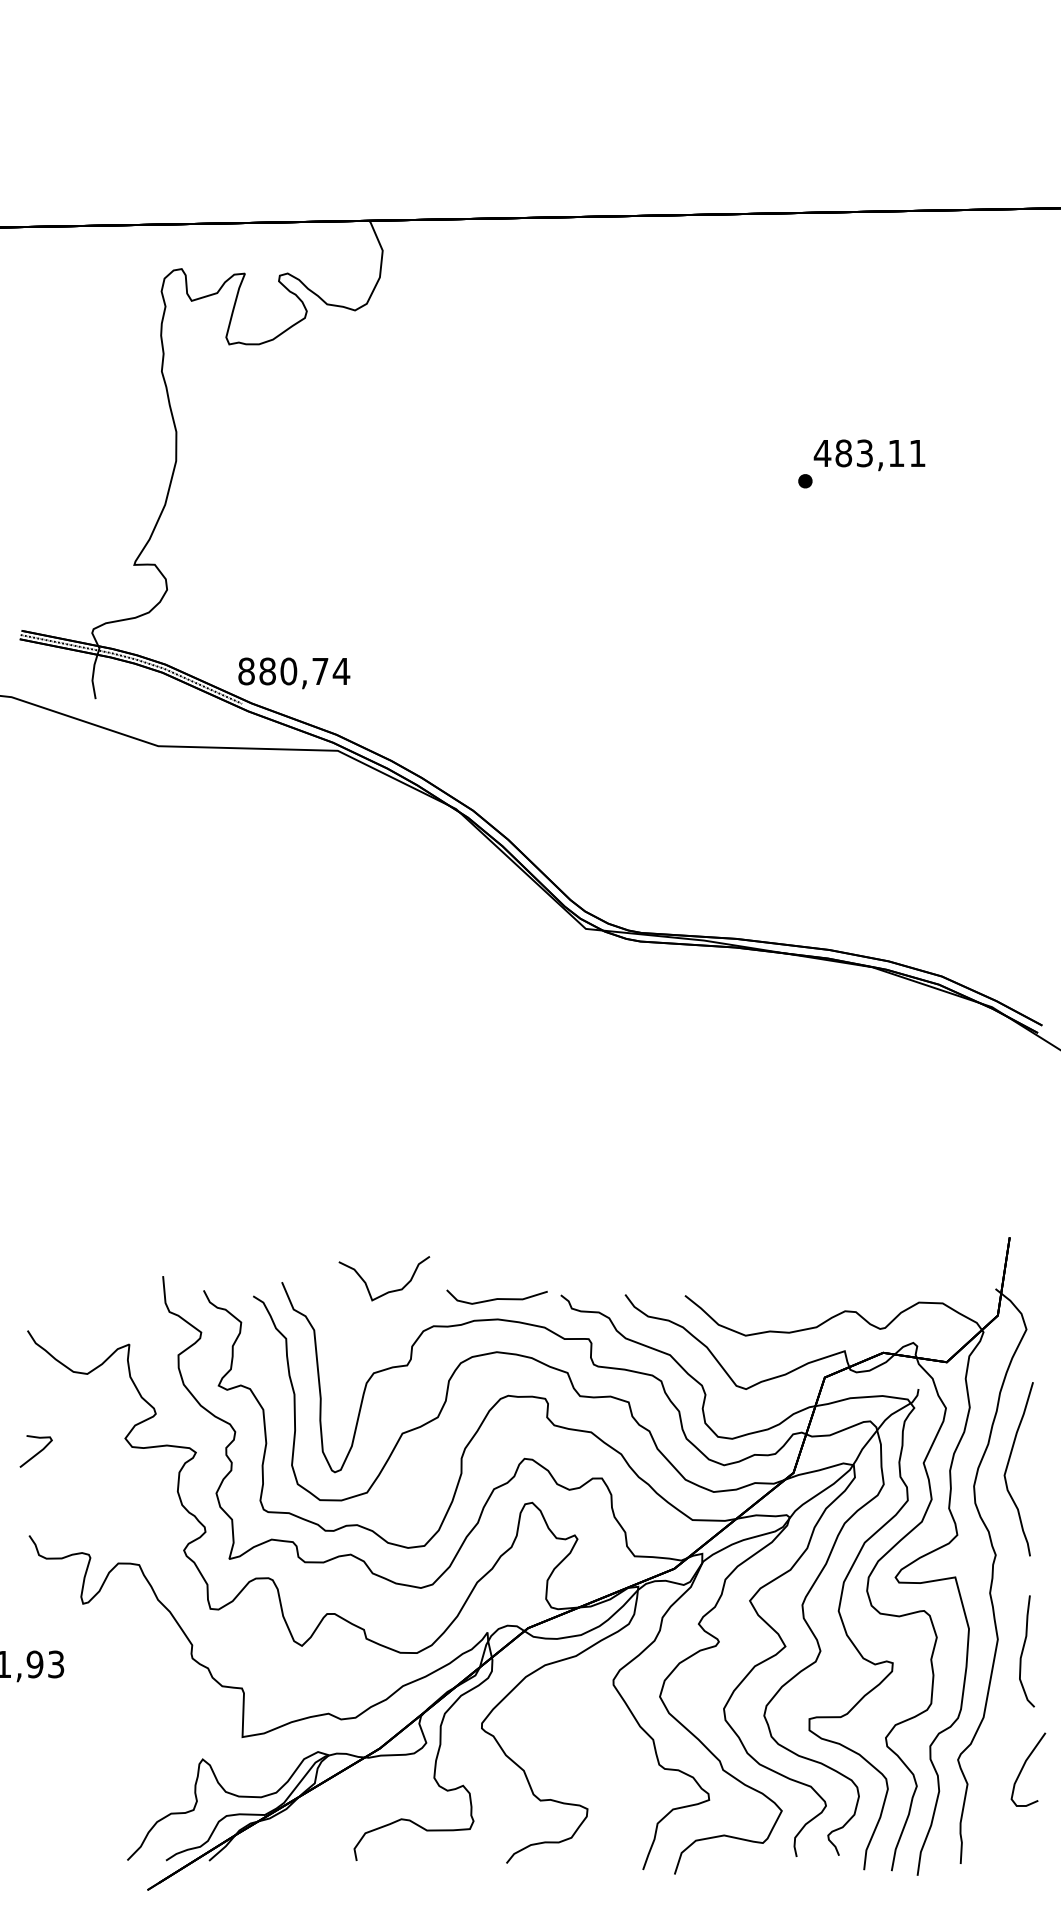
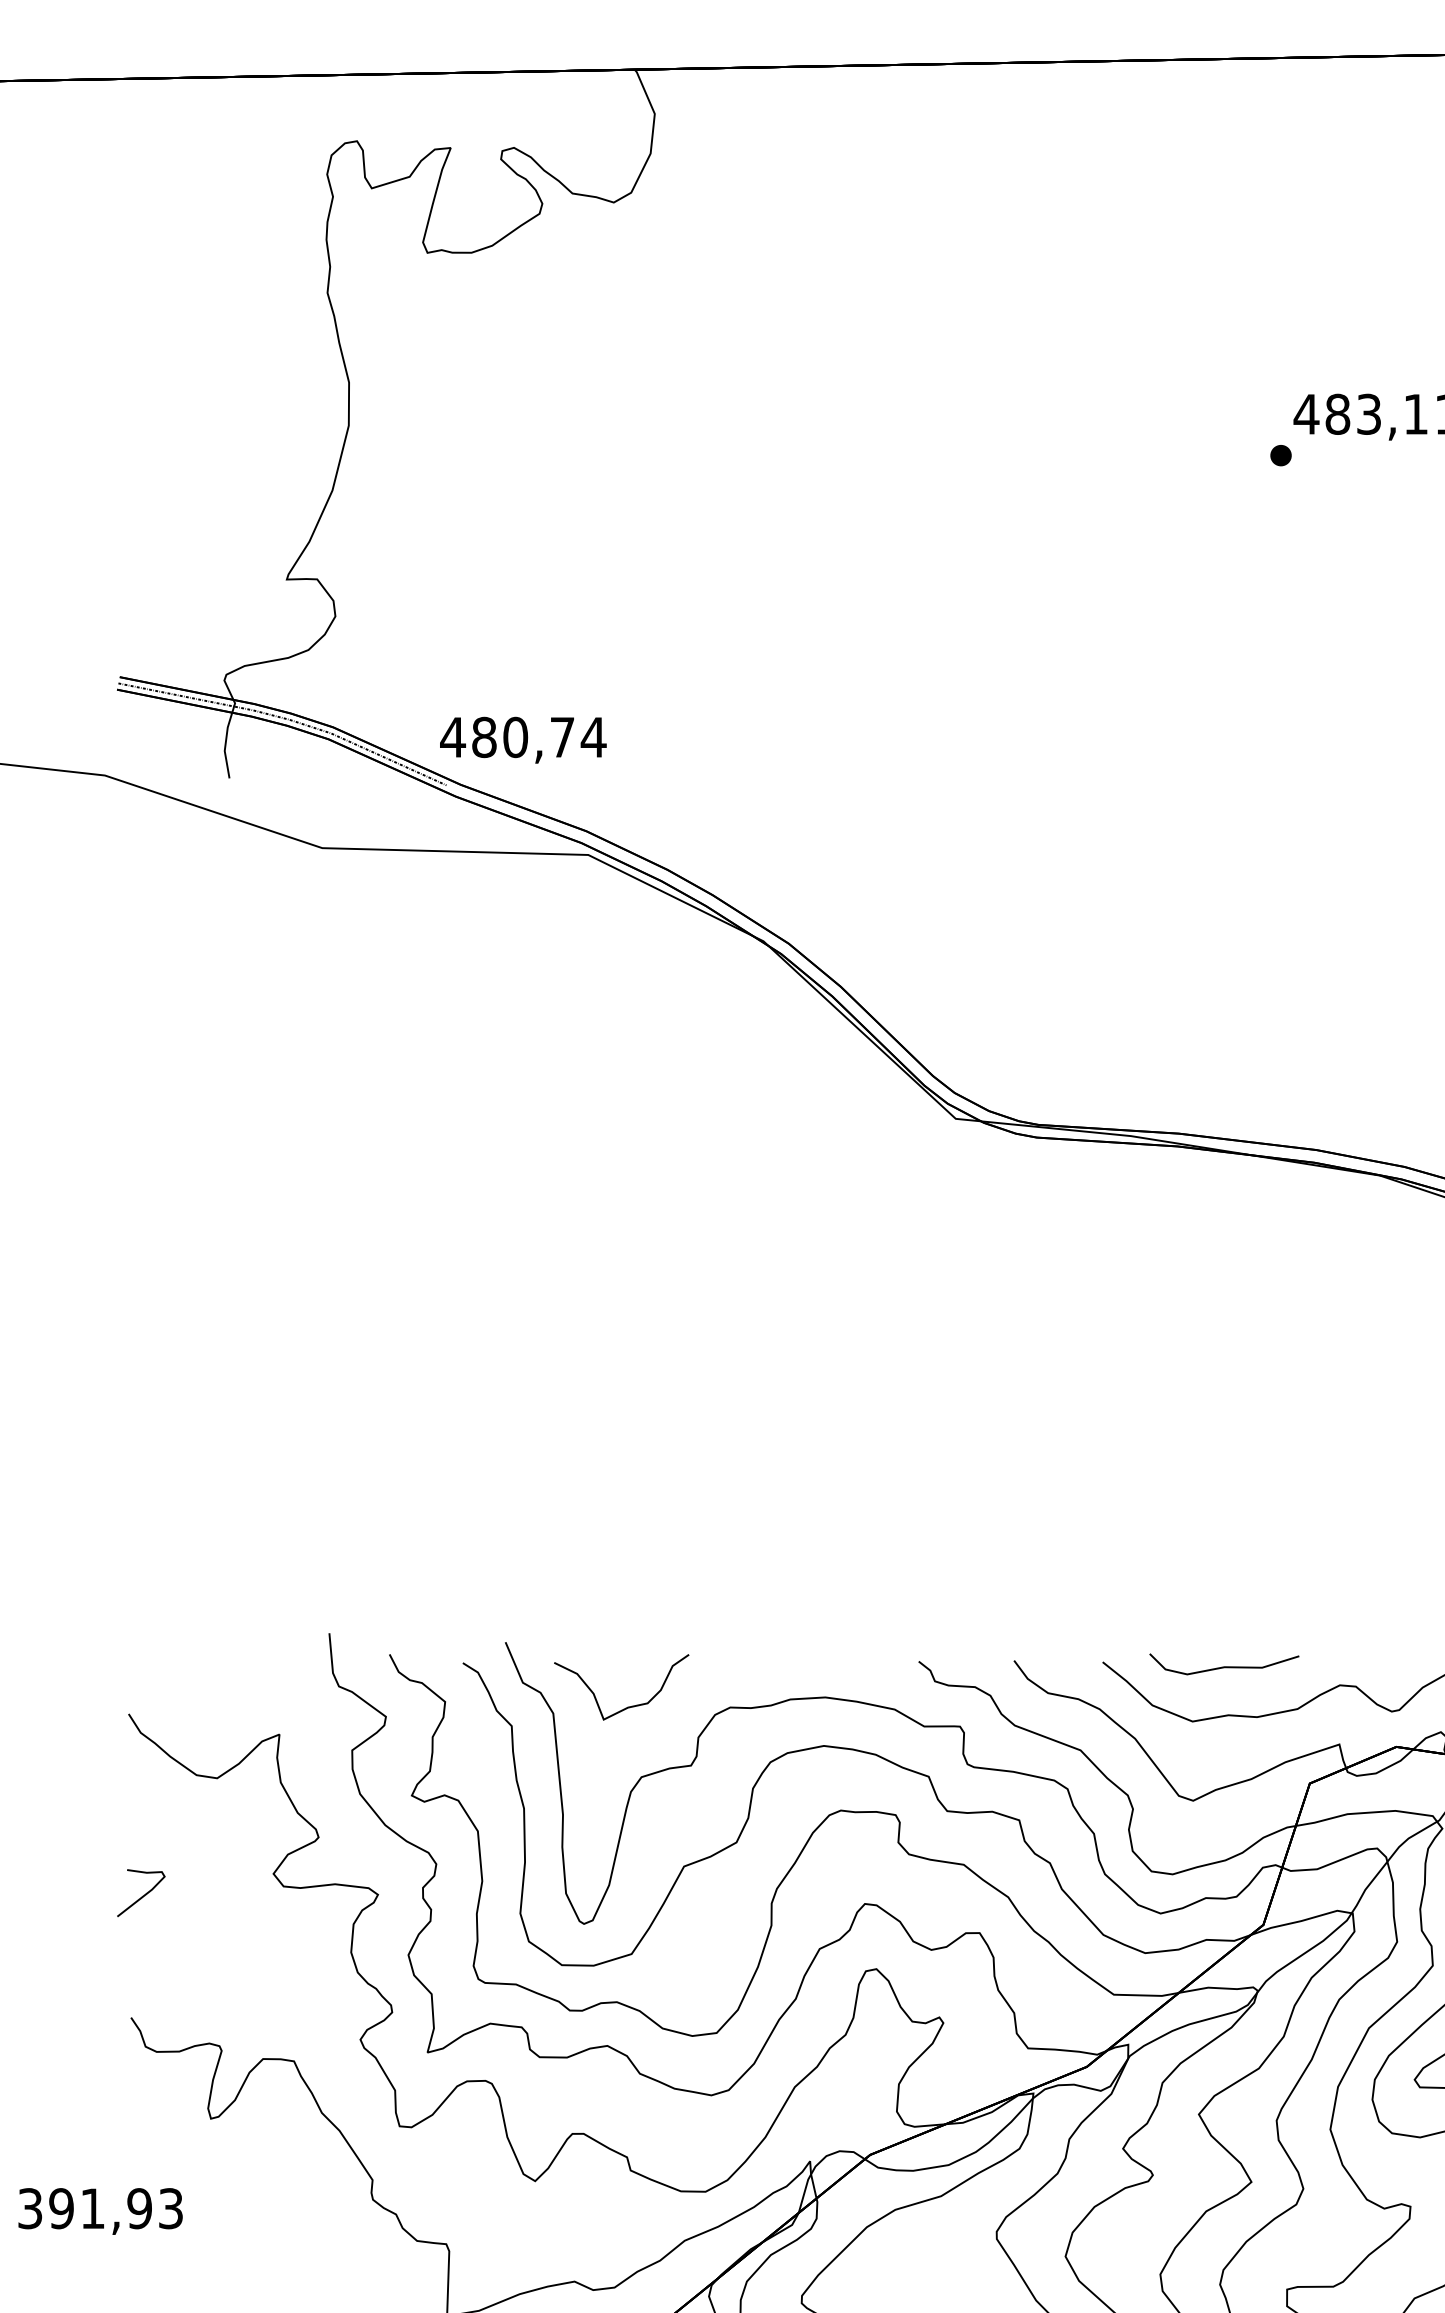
text: (246, 671) -> (452, 737), 880,74 -> 480,74
curve: (387, 1291) -> (626, 1706), moved
curve: (496, 1298) -> (1223, 1666), moved

